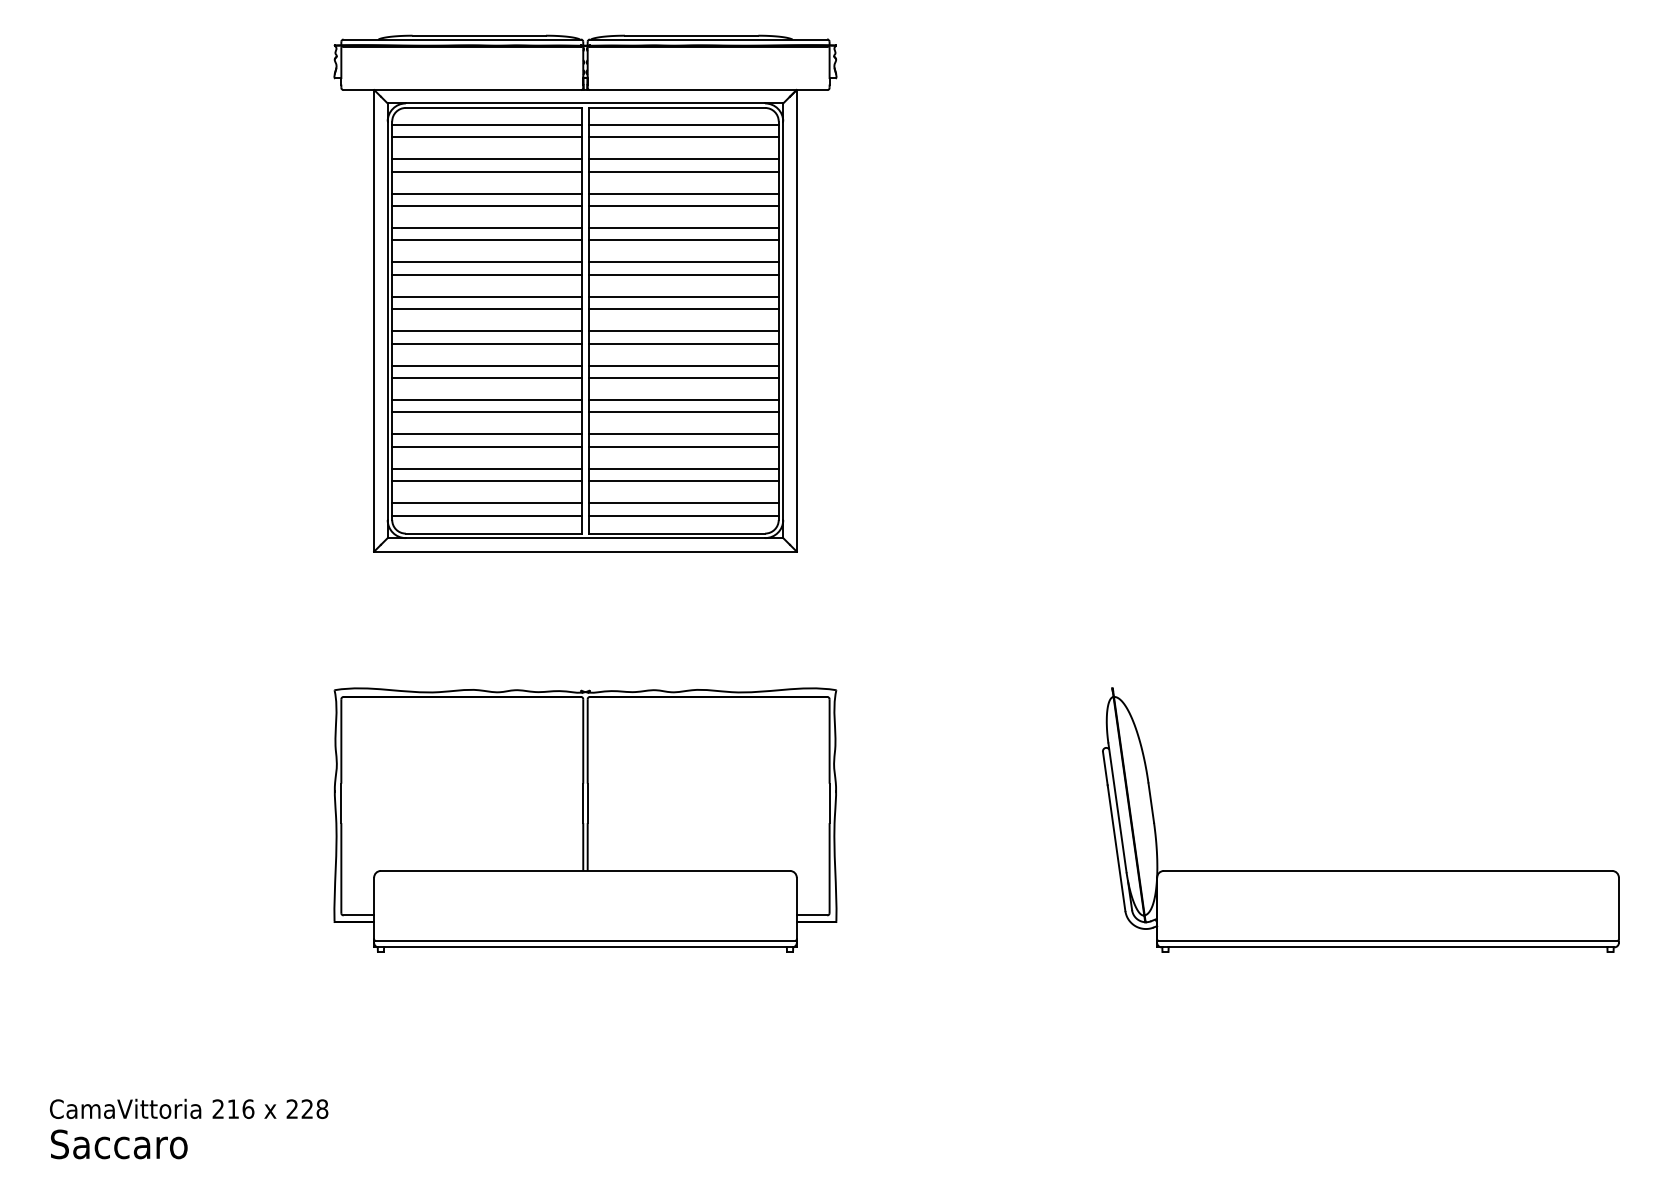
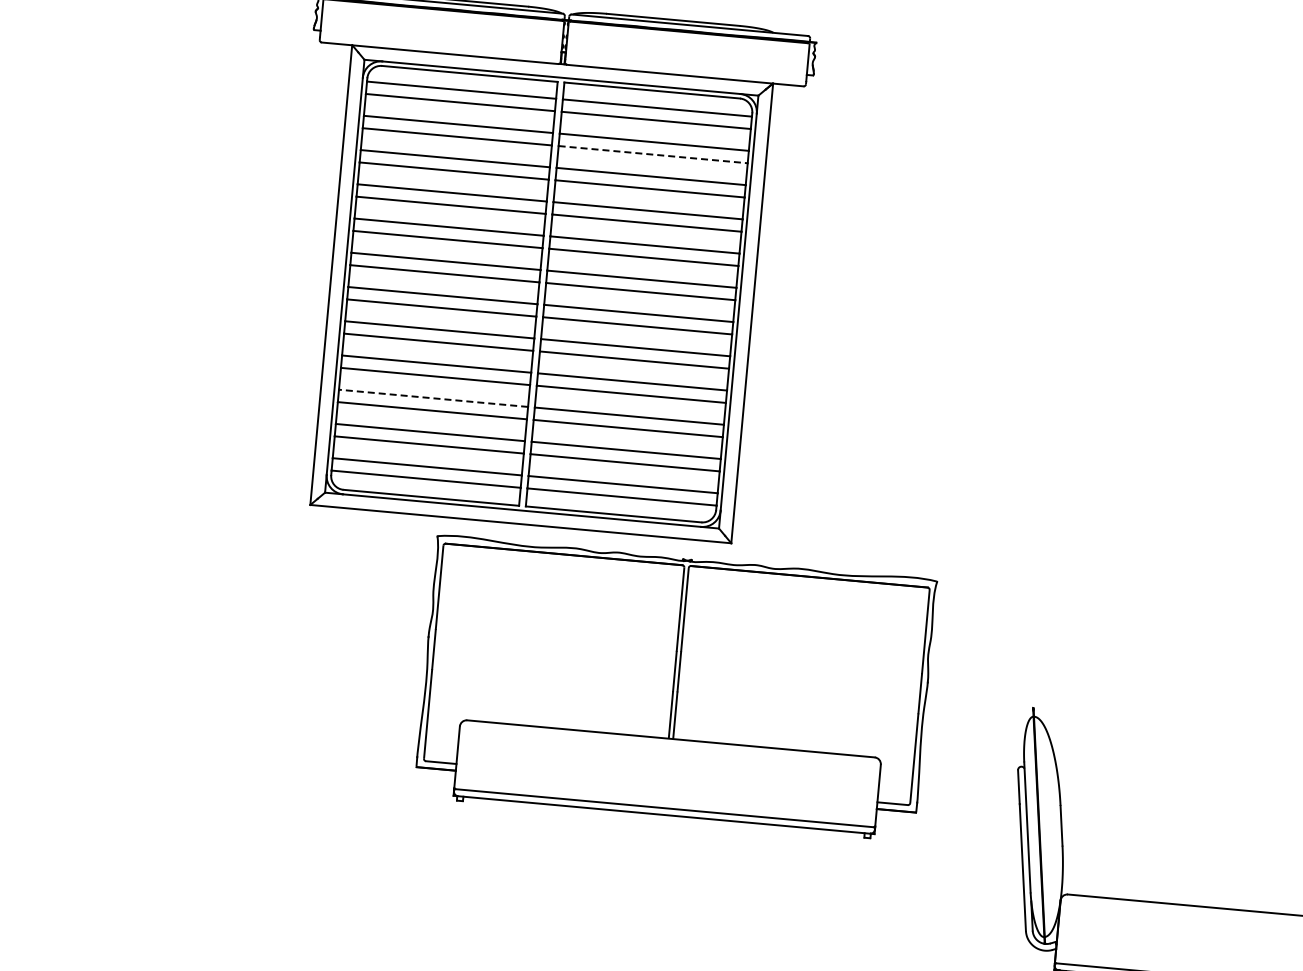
line: (683, 171) -> (652, 154), solid -> dashed
line: (487, 434) -> (433, 398), solid -> dashed
part: (585, 819) -> (675, 687), moved

